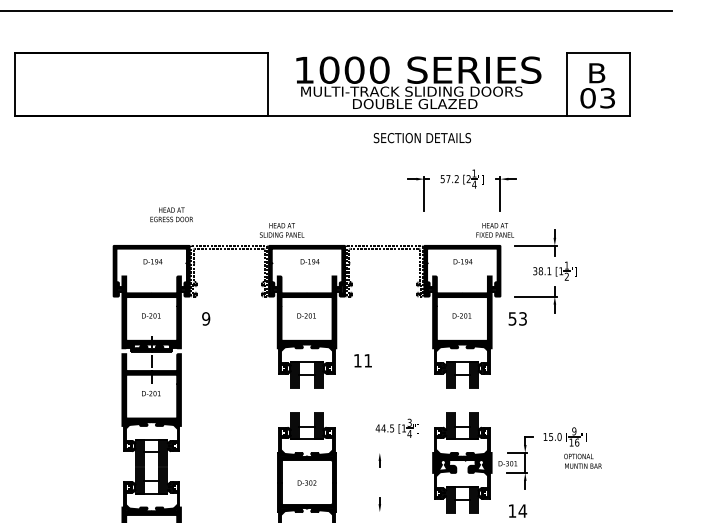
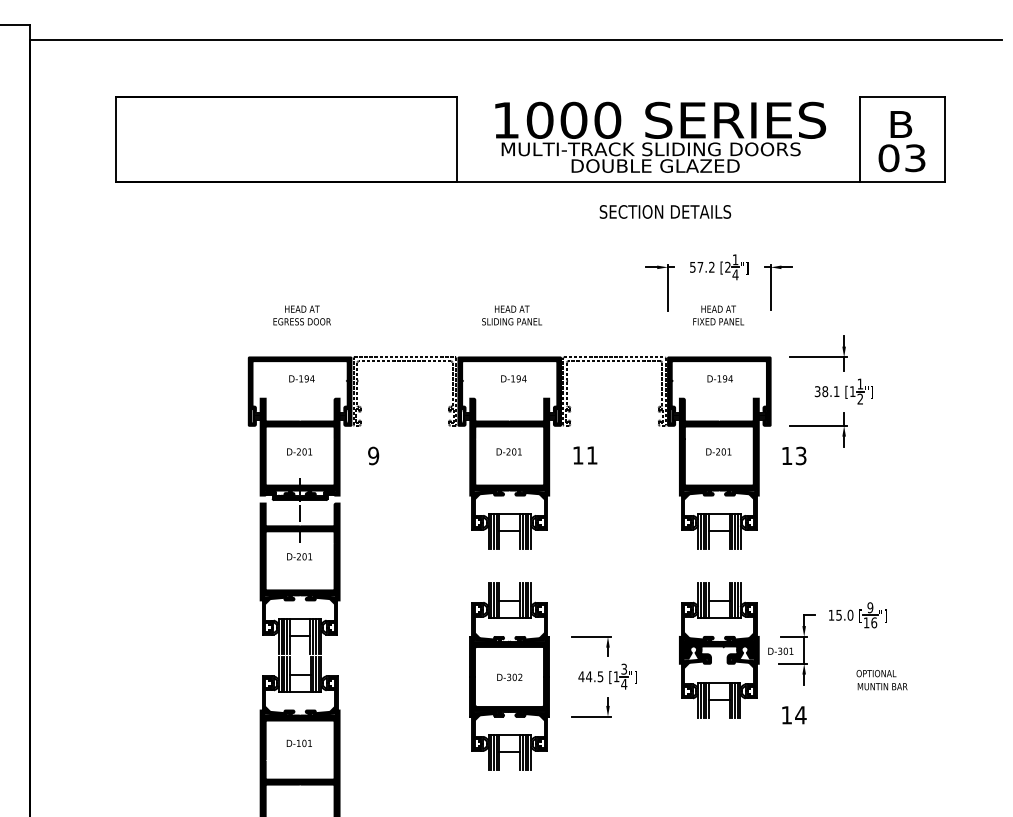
text: (171, 214) -> (301, 315), moved
text: (281, 230) -> (511, 315), moved
text: (495, 230) -> (718, 315), moved
text: (512, 319) -> (786, 456), 53 -> 13
text: (363, 360) -> (585, 455), moved
part: (397, 428) -> (607, 676), moved
line: (366, 452) -> (590, 636), added
text: (582, 461) -> (881, 680), moved
line: (366, 511) -> (590, 716), added

